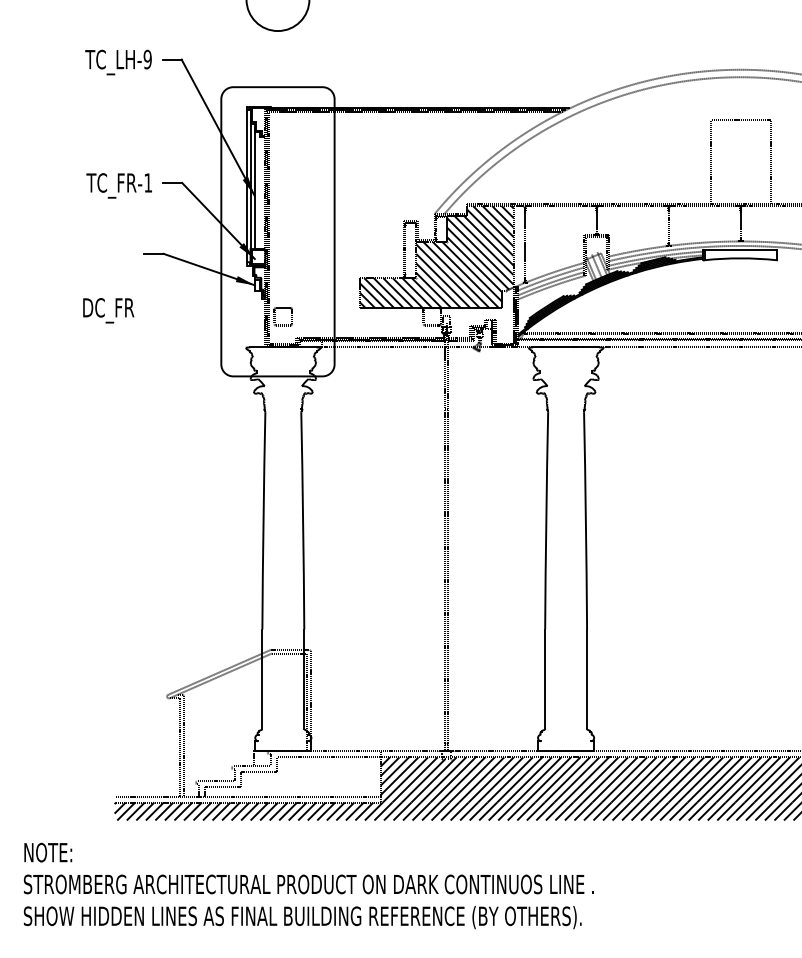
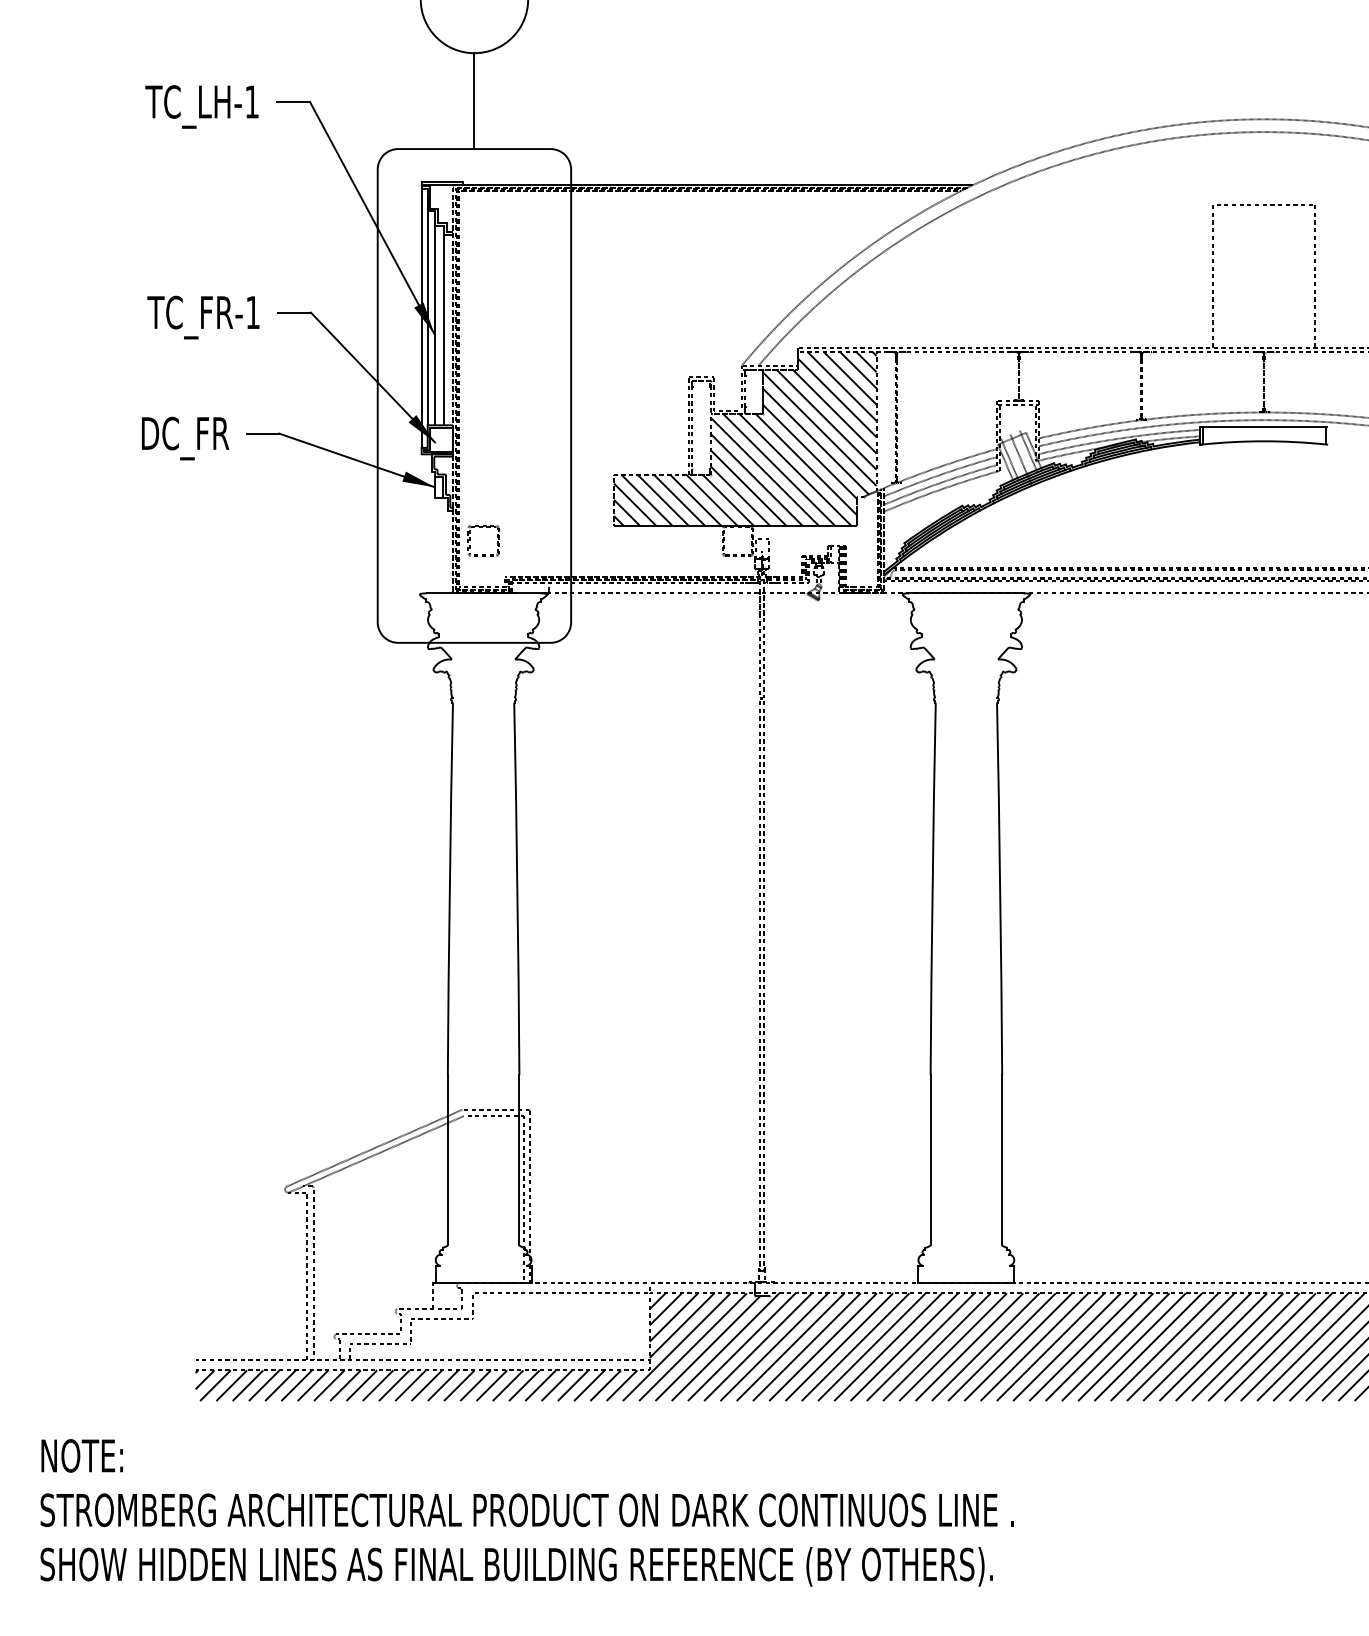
text: (147, 59) -> (251, 101), TC_LH-9 -> TC_LH-1
line: (277, 59) -> (473, 101), added
line: (260, 193) -> (444, 330), added
text: (108, 310) -> (185, 438), moved

